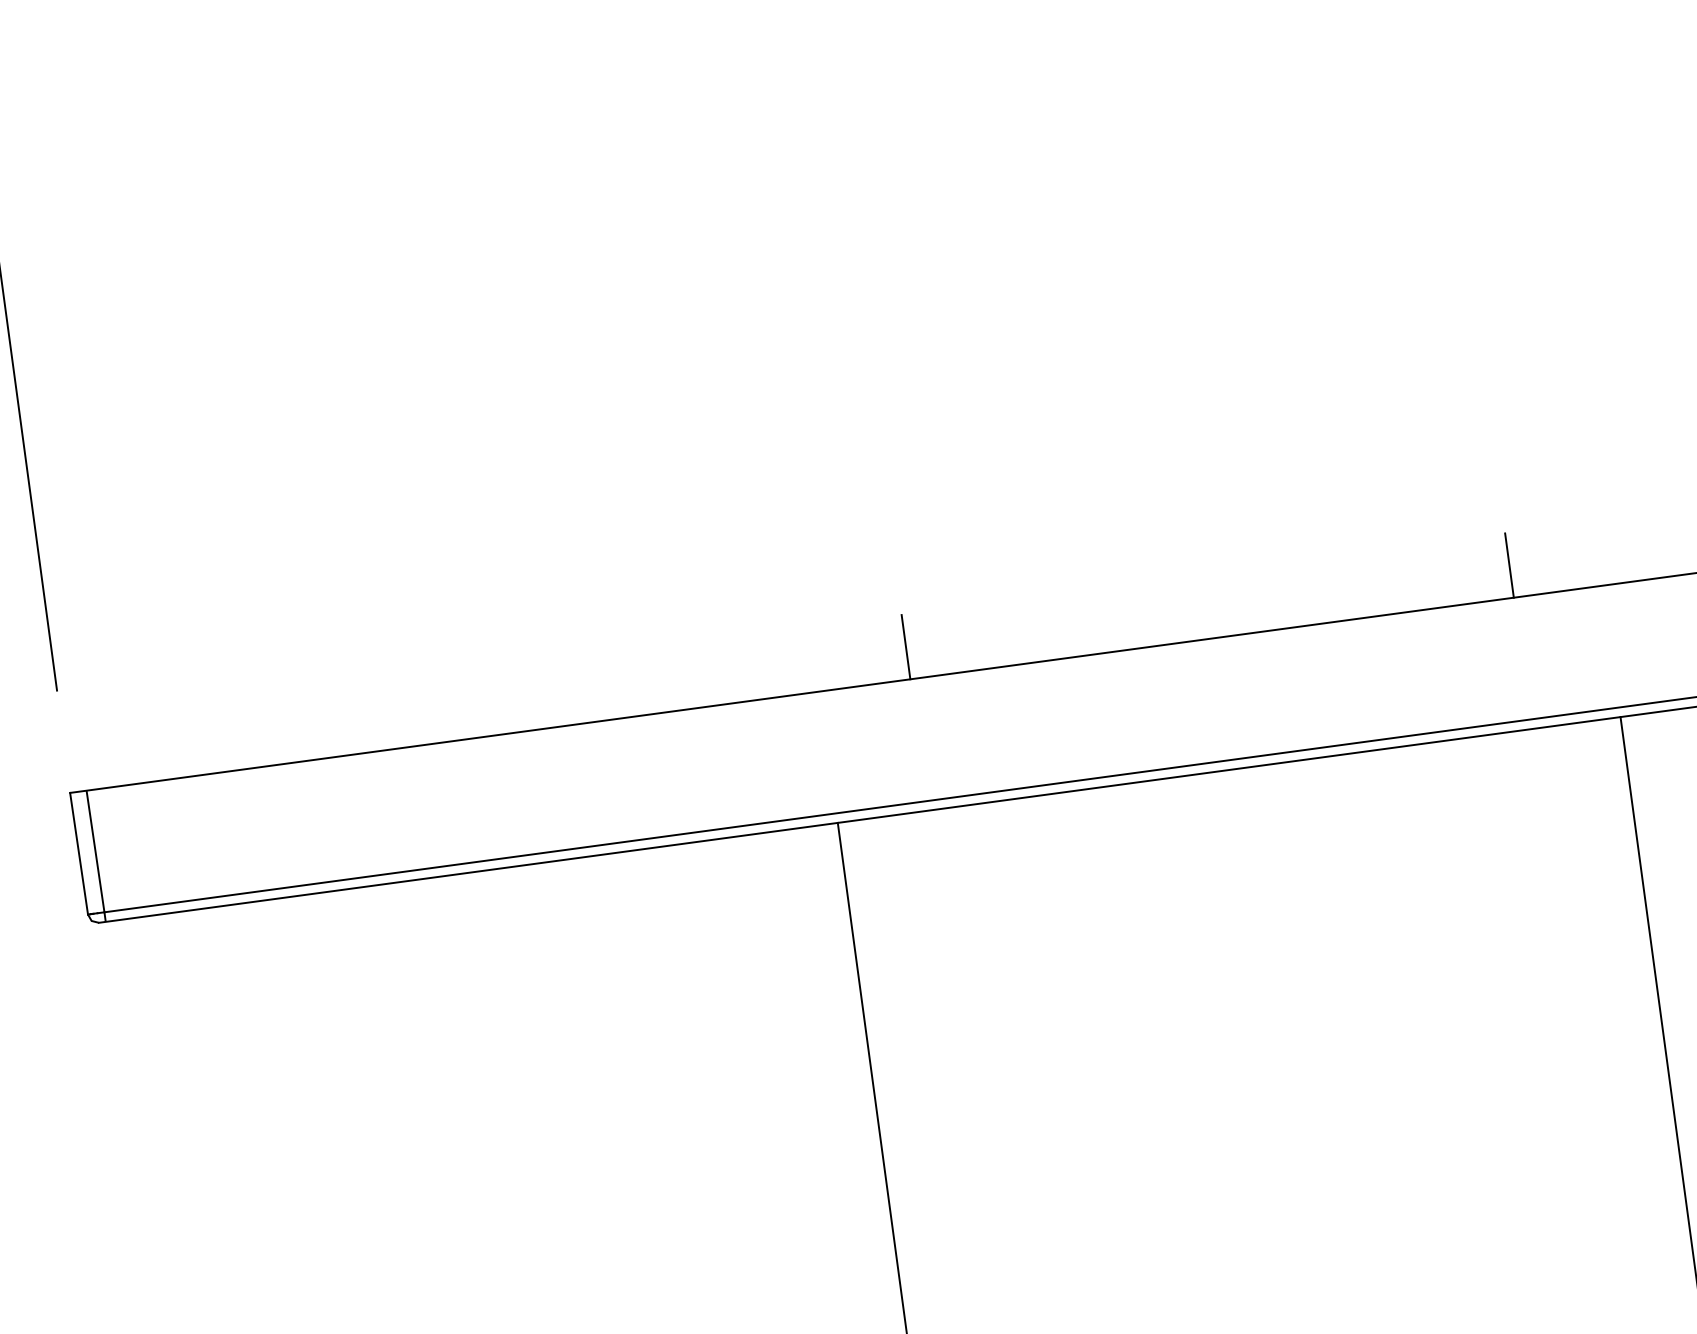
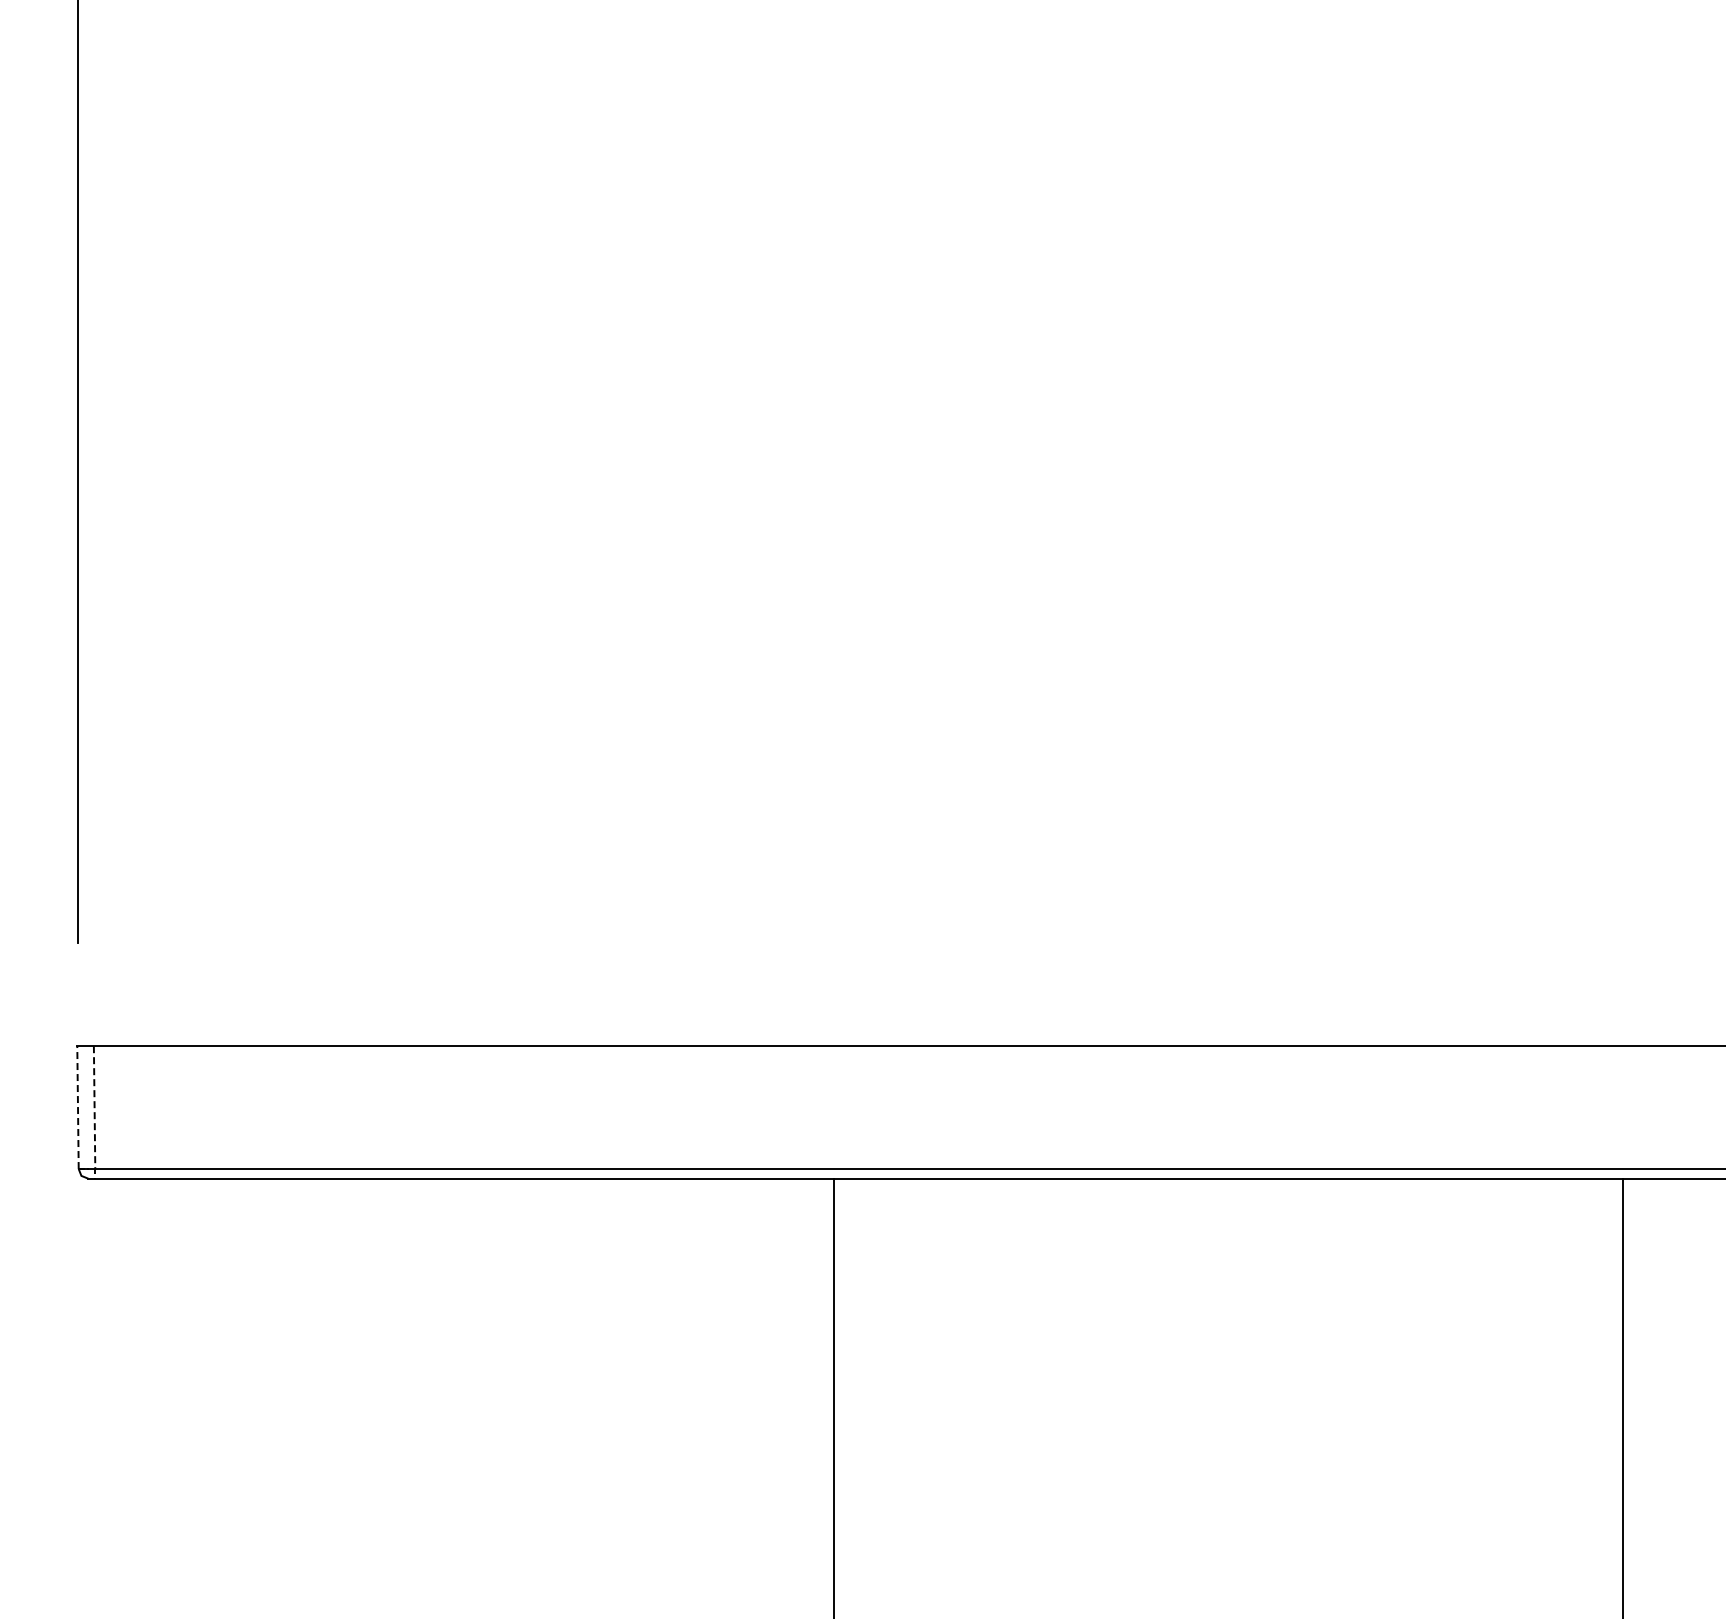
line: (1509, 565) -> (1533, 1013), removed
line: (905, 646) -> (924, 1013), removed
line: (79, 853) -> (78, 1107), solid -> dashed
line: (96, 857) -> (94, 1113), solid -> dashed

